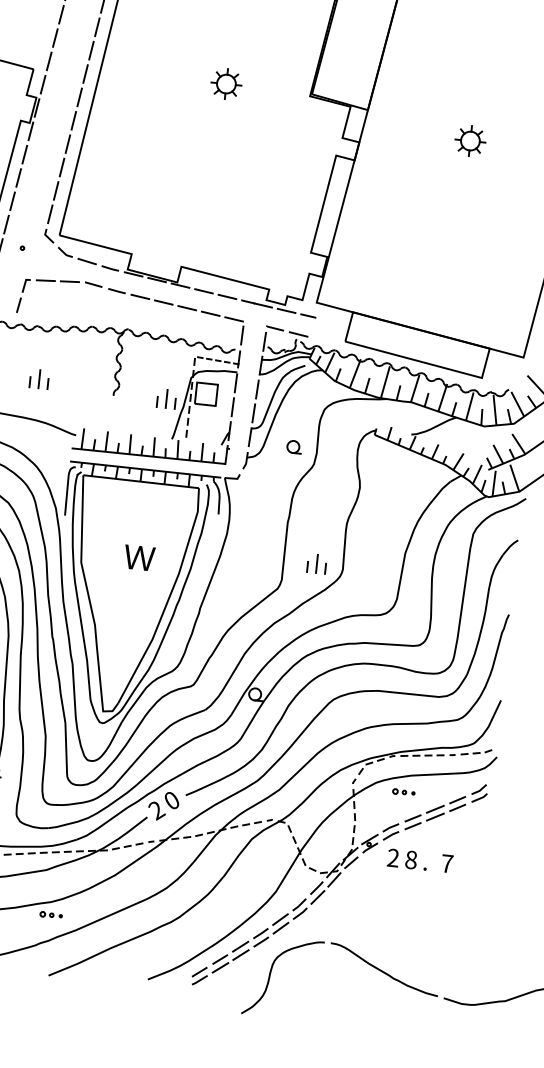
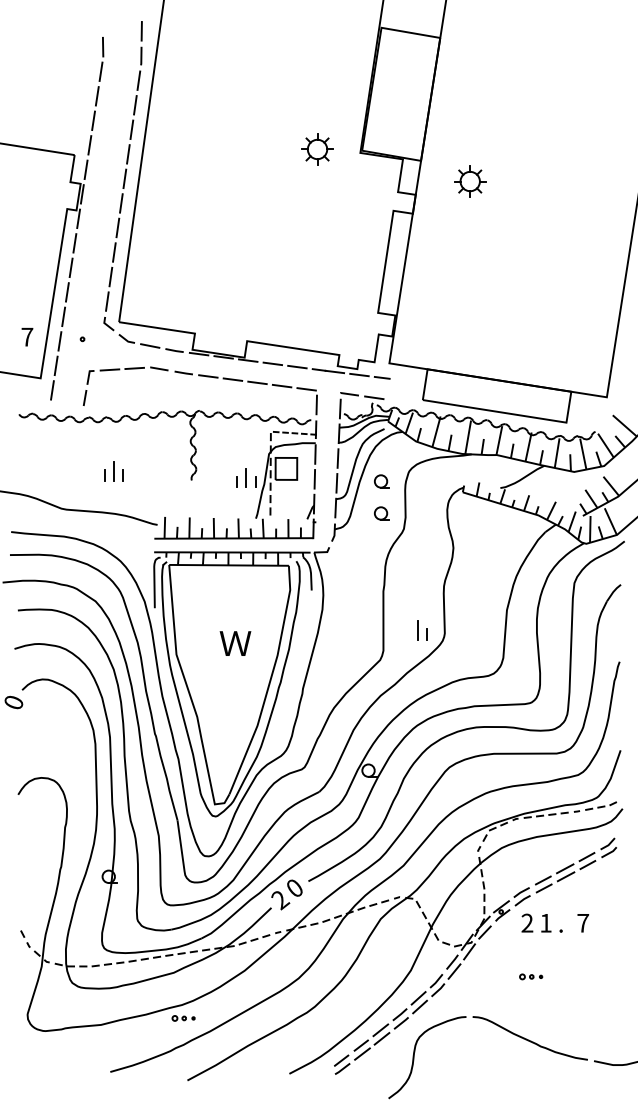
part: (226, 84) -> (317, 149), moved
part: (470, 141) -> (470, 181), moved
part: (297, 416) -> (381, 481), added
line: (306, 566) -> (407, 634), removed
part: (404, 792) -> (531, 976), moved
text: (410, 859) -> (545, 922), 8 -> 1

